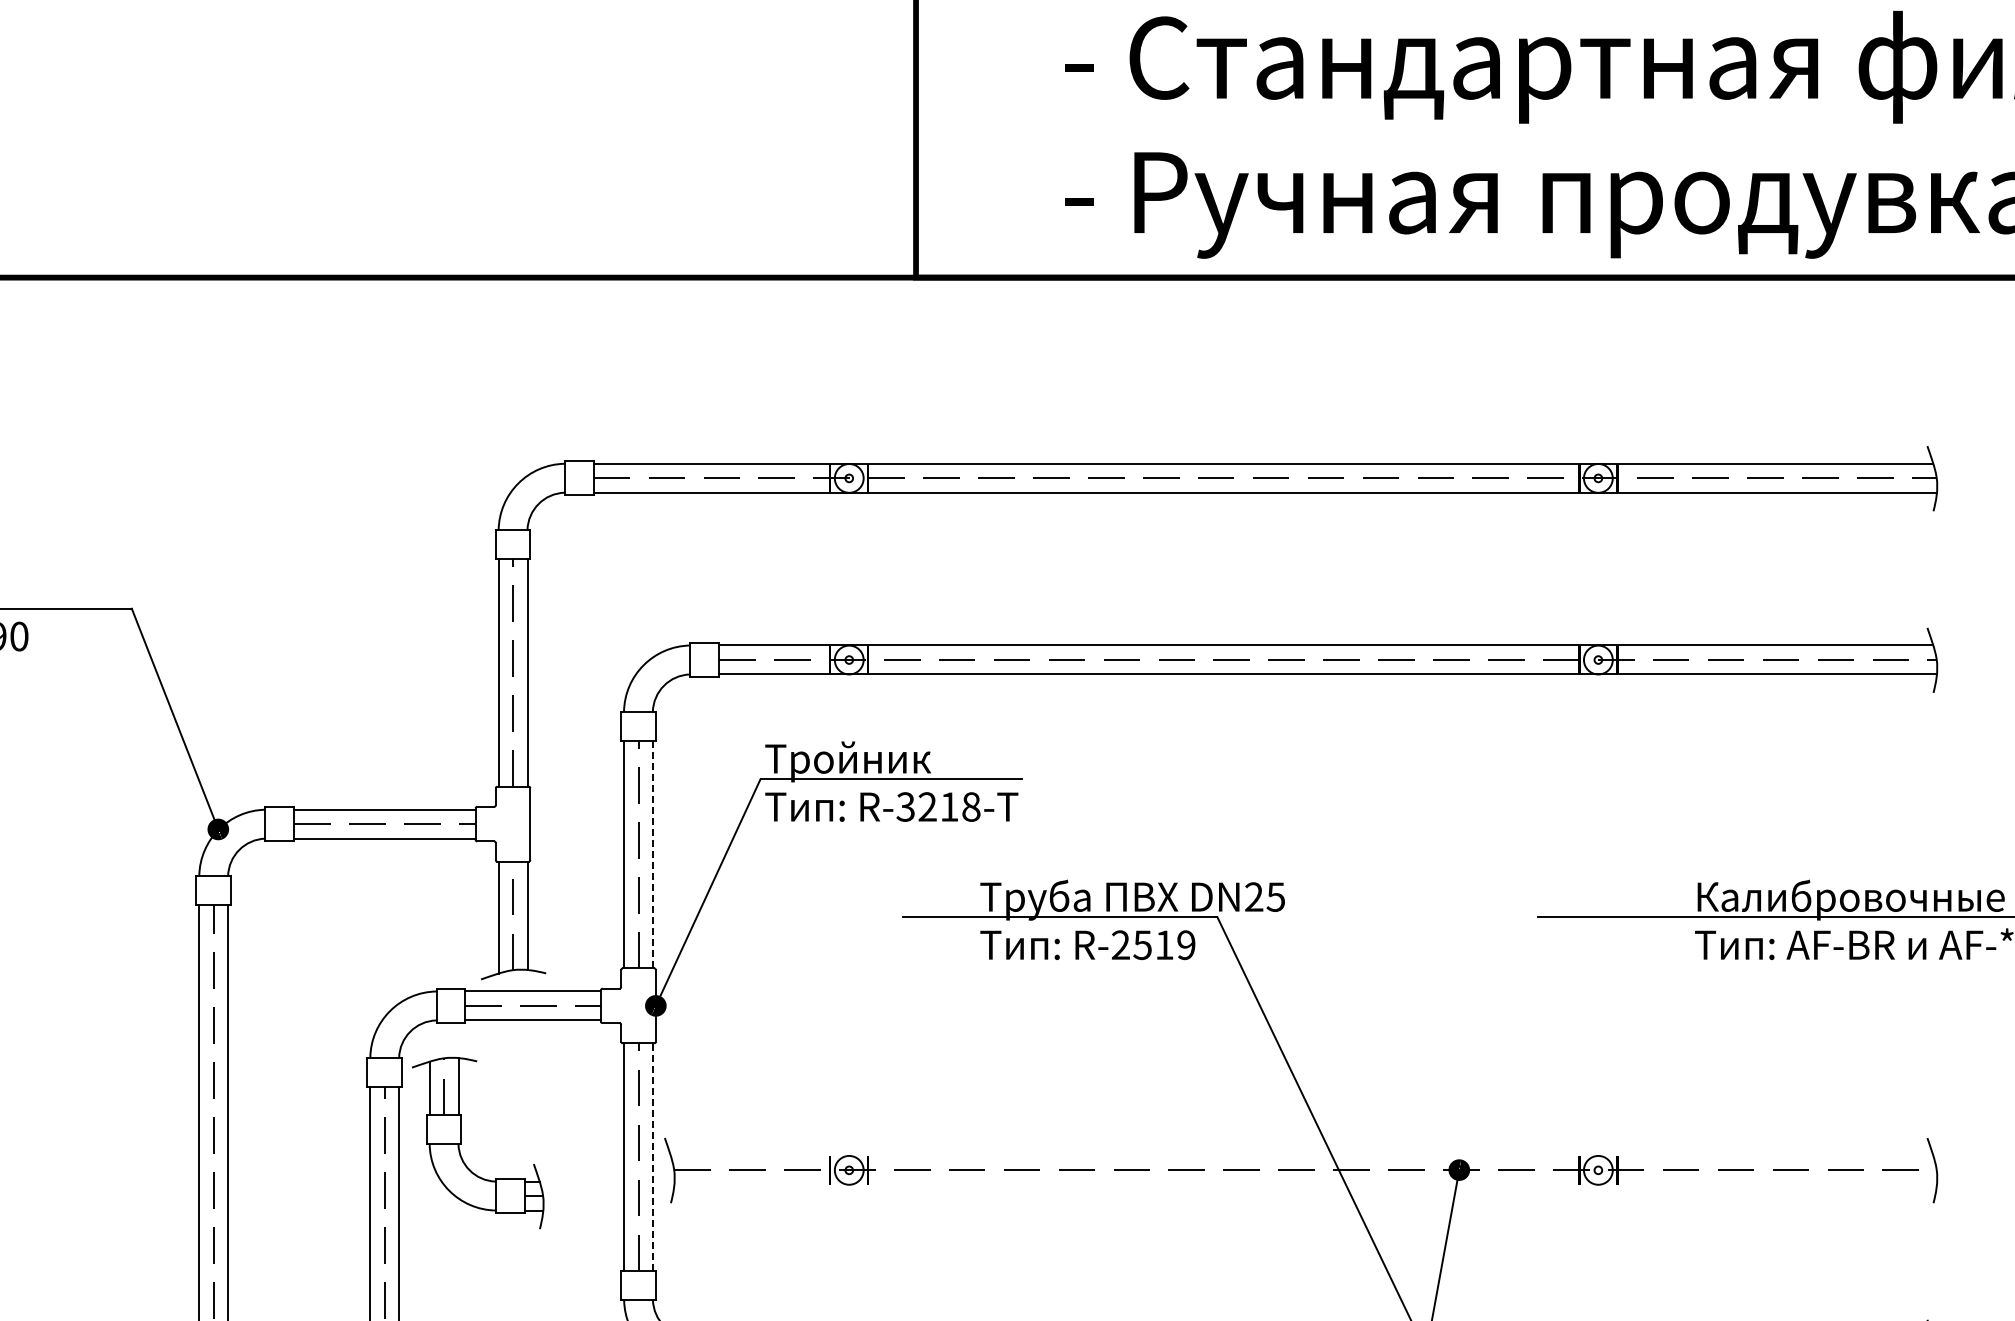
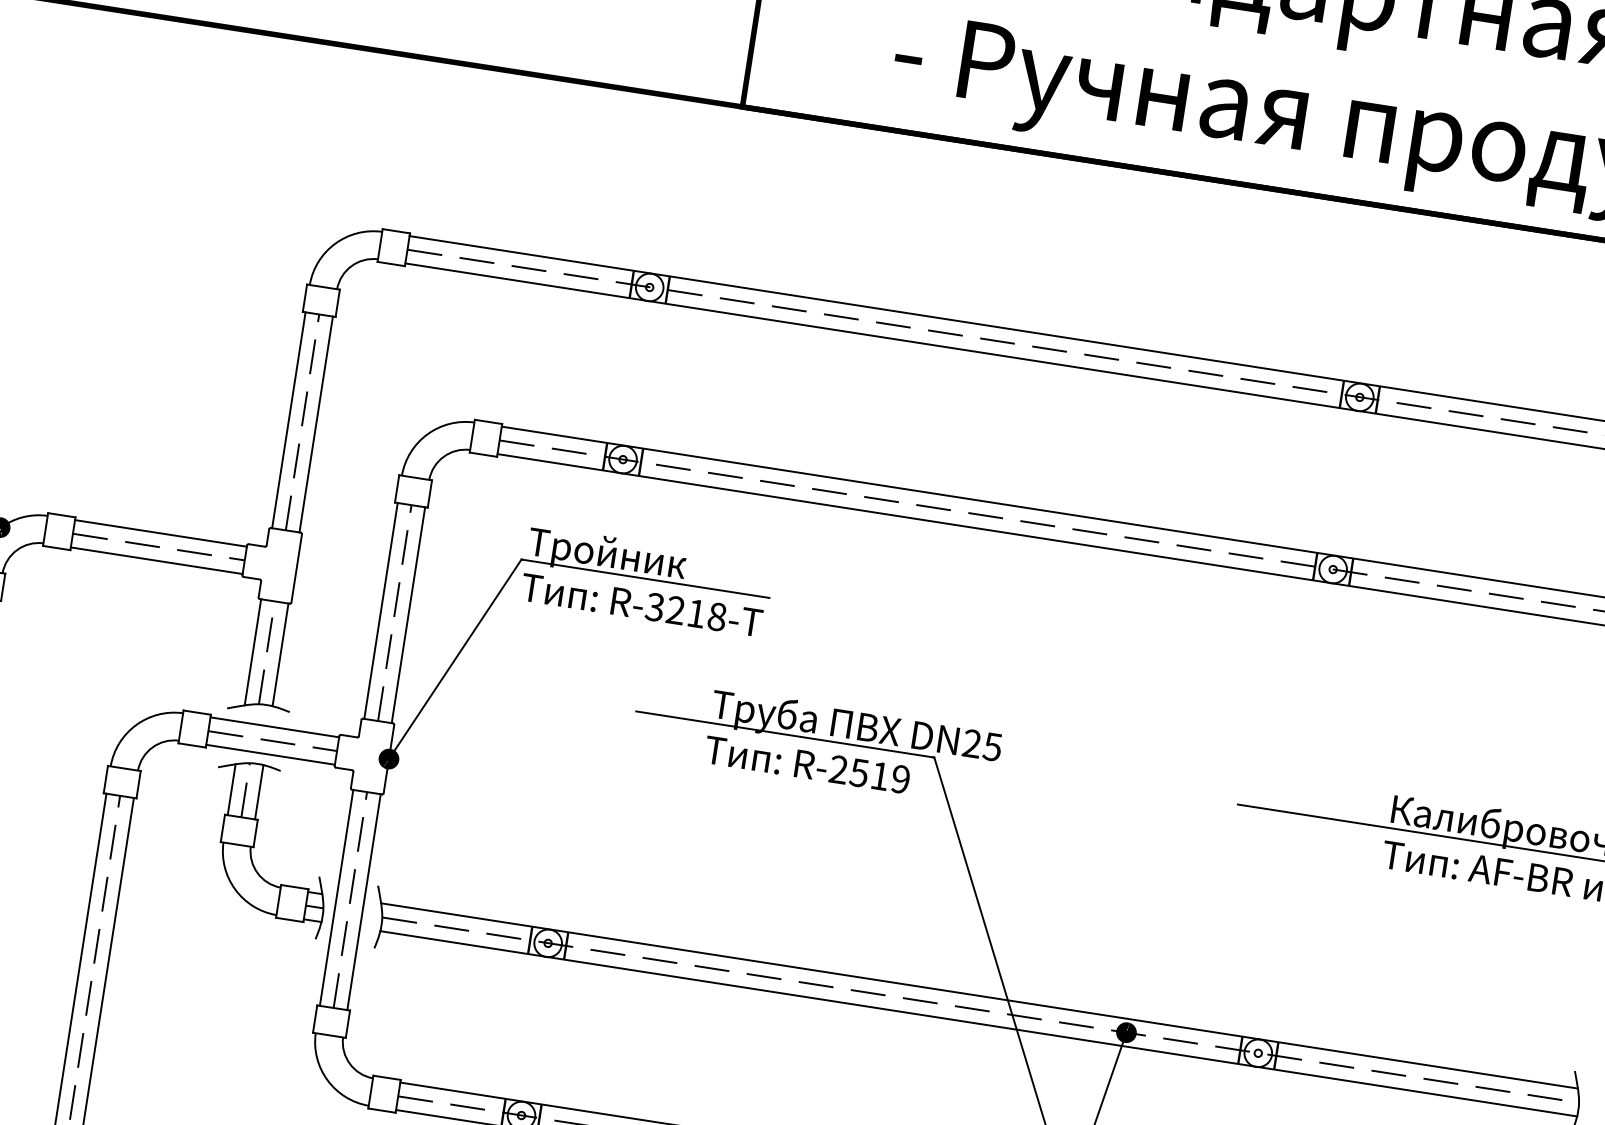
line: (652, 854) -> (408, 615), dashed -> solid
part: (461, 1143) -> (253, 846), moved
line: (1301, 1155) -> (979, 995), added
line: (652, 1157) -> (363, 902), dashed -> solid
line: (1305, 1184) -> (978, 1023), added

